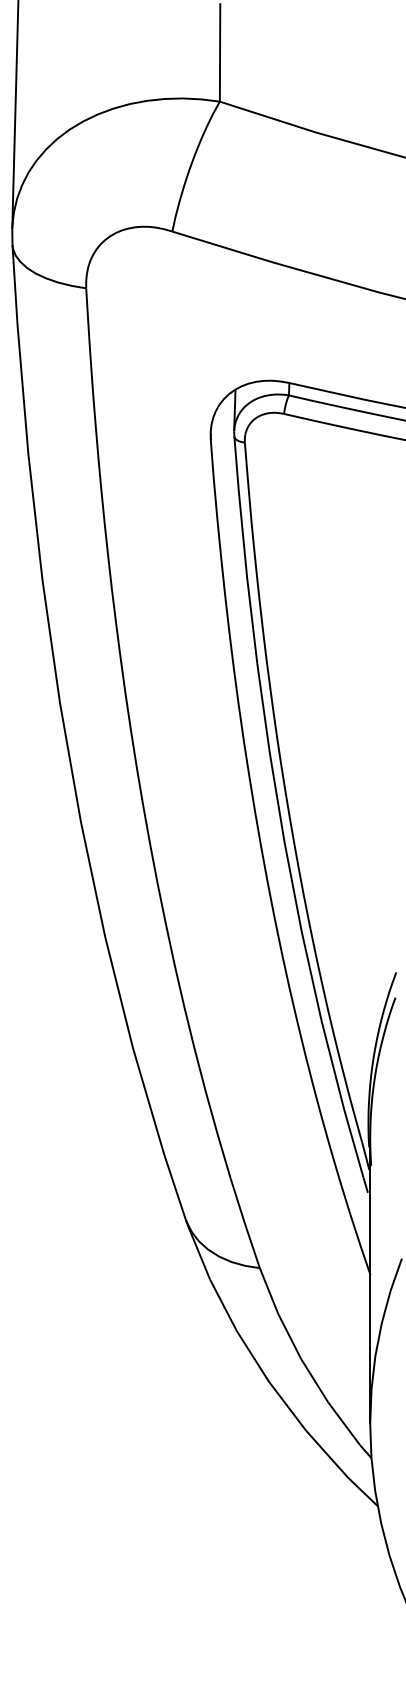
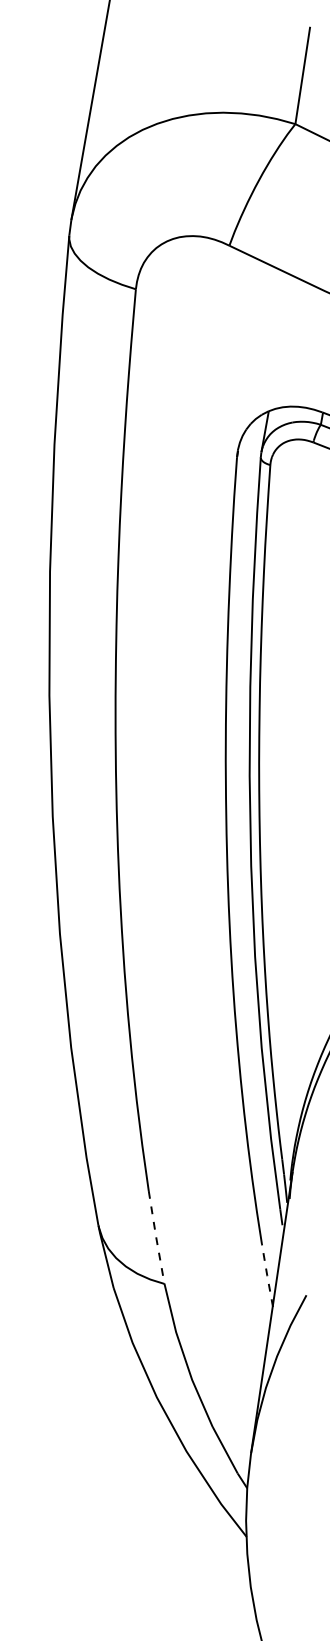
line: (244, 1223) -> (155, 1237), solid -> dashed
line: (360, 1245) -> (267, 1276), solid -> dashed

